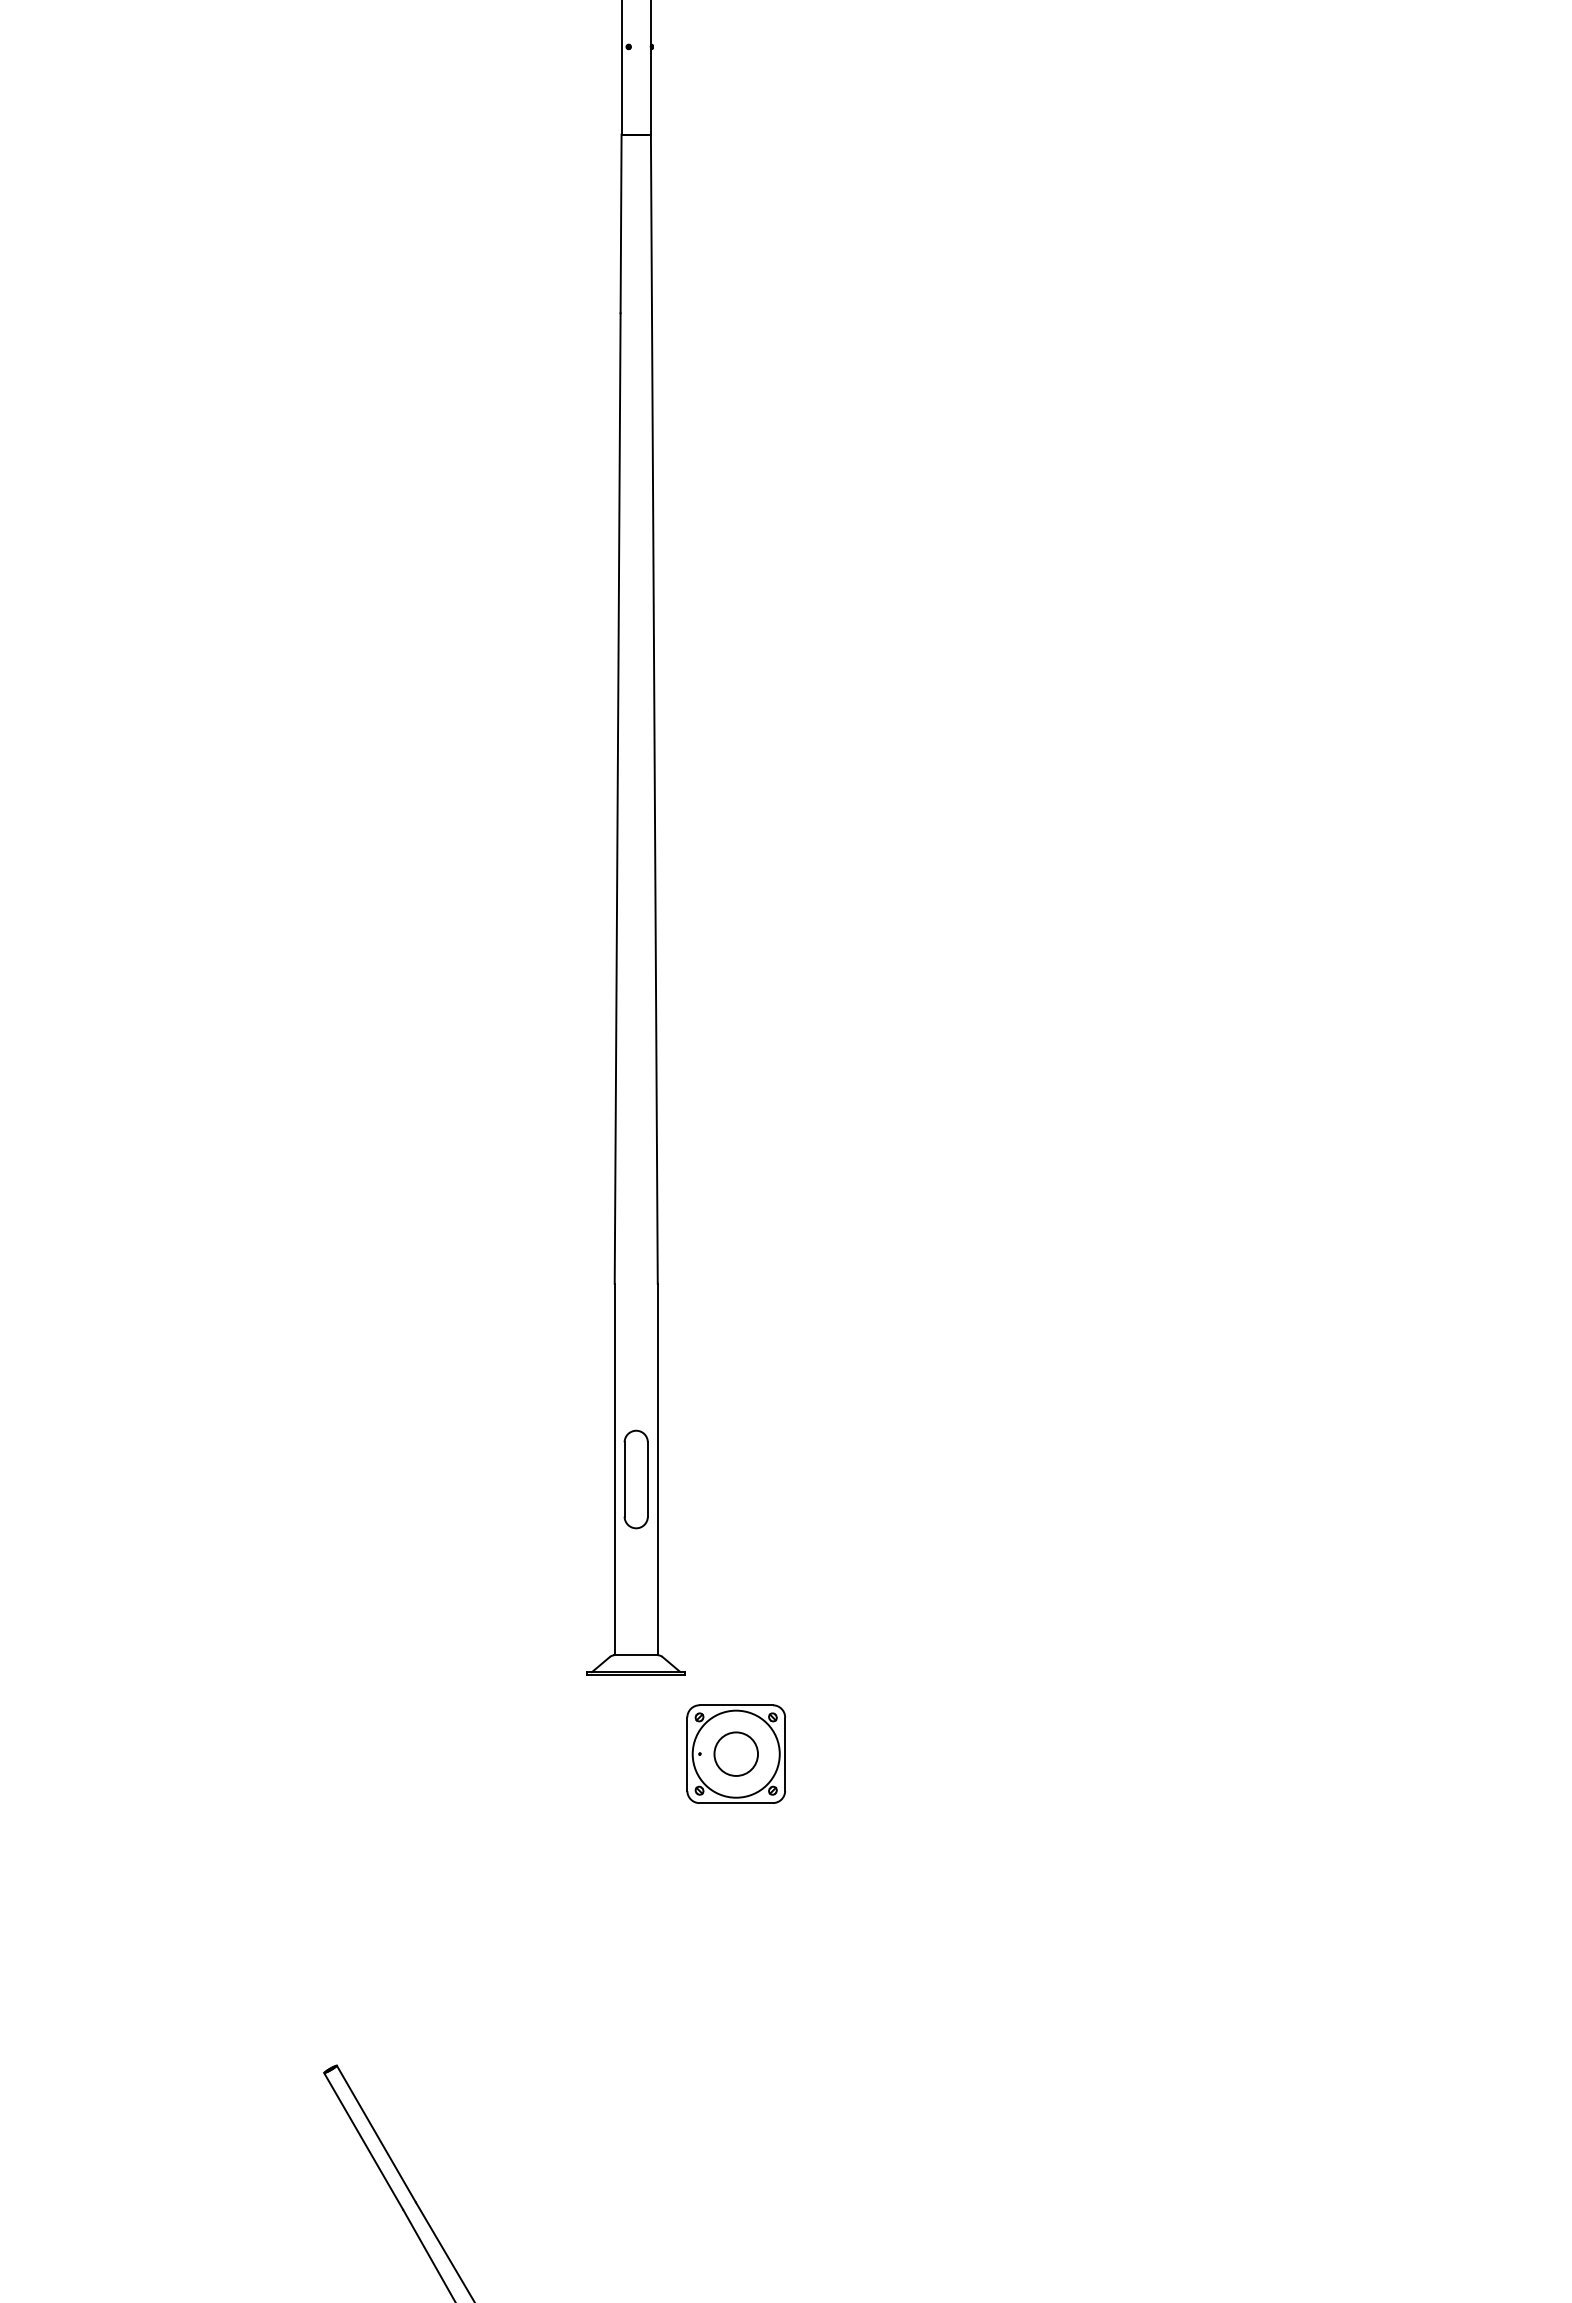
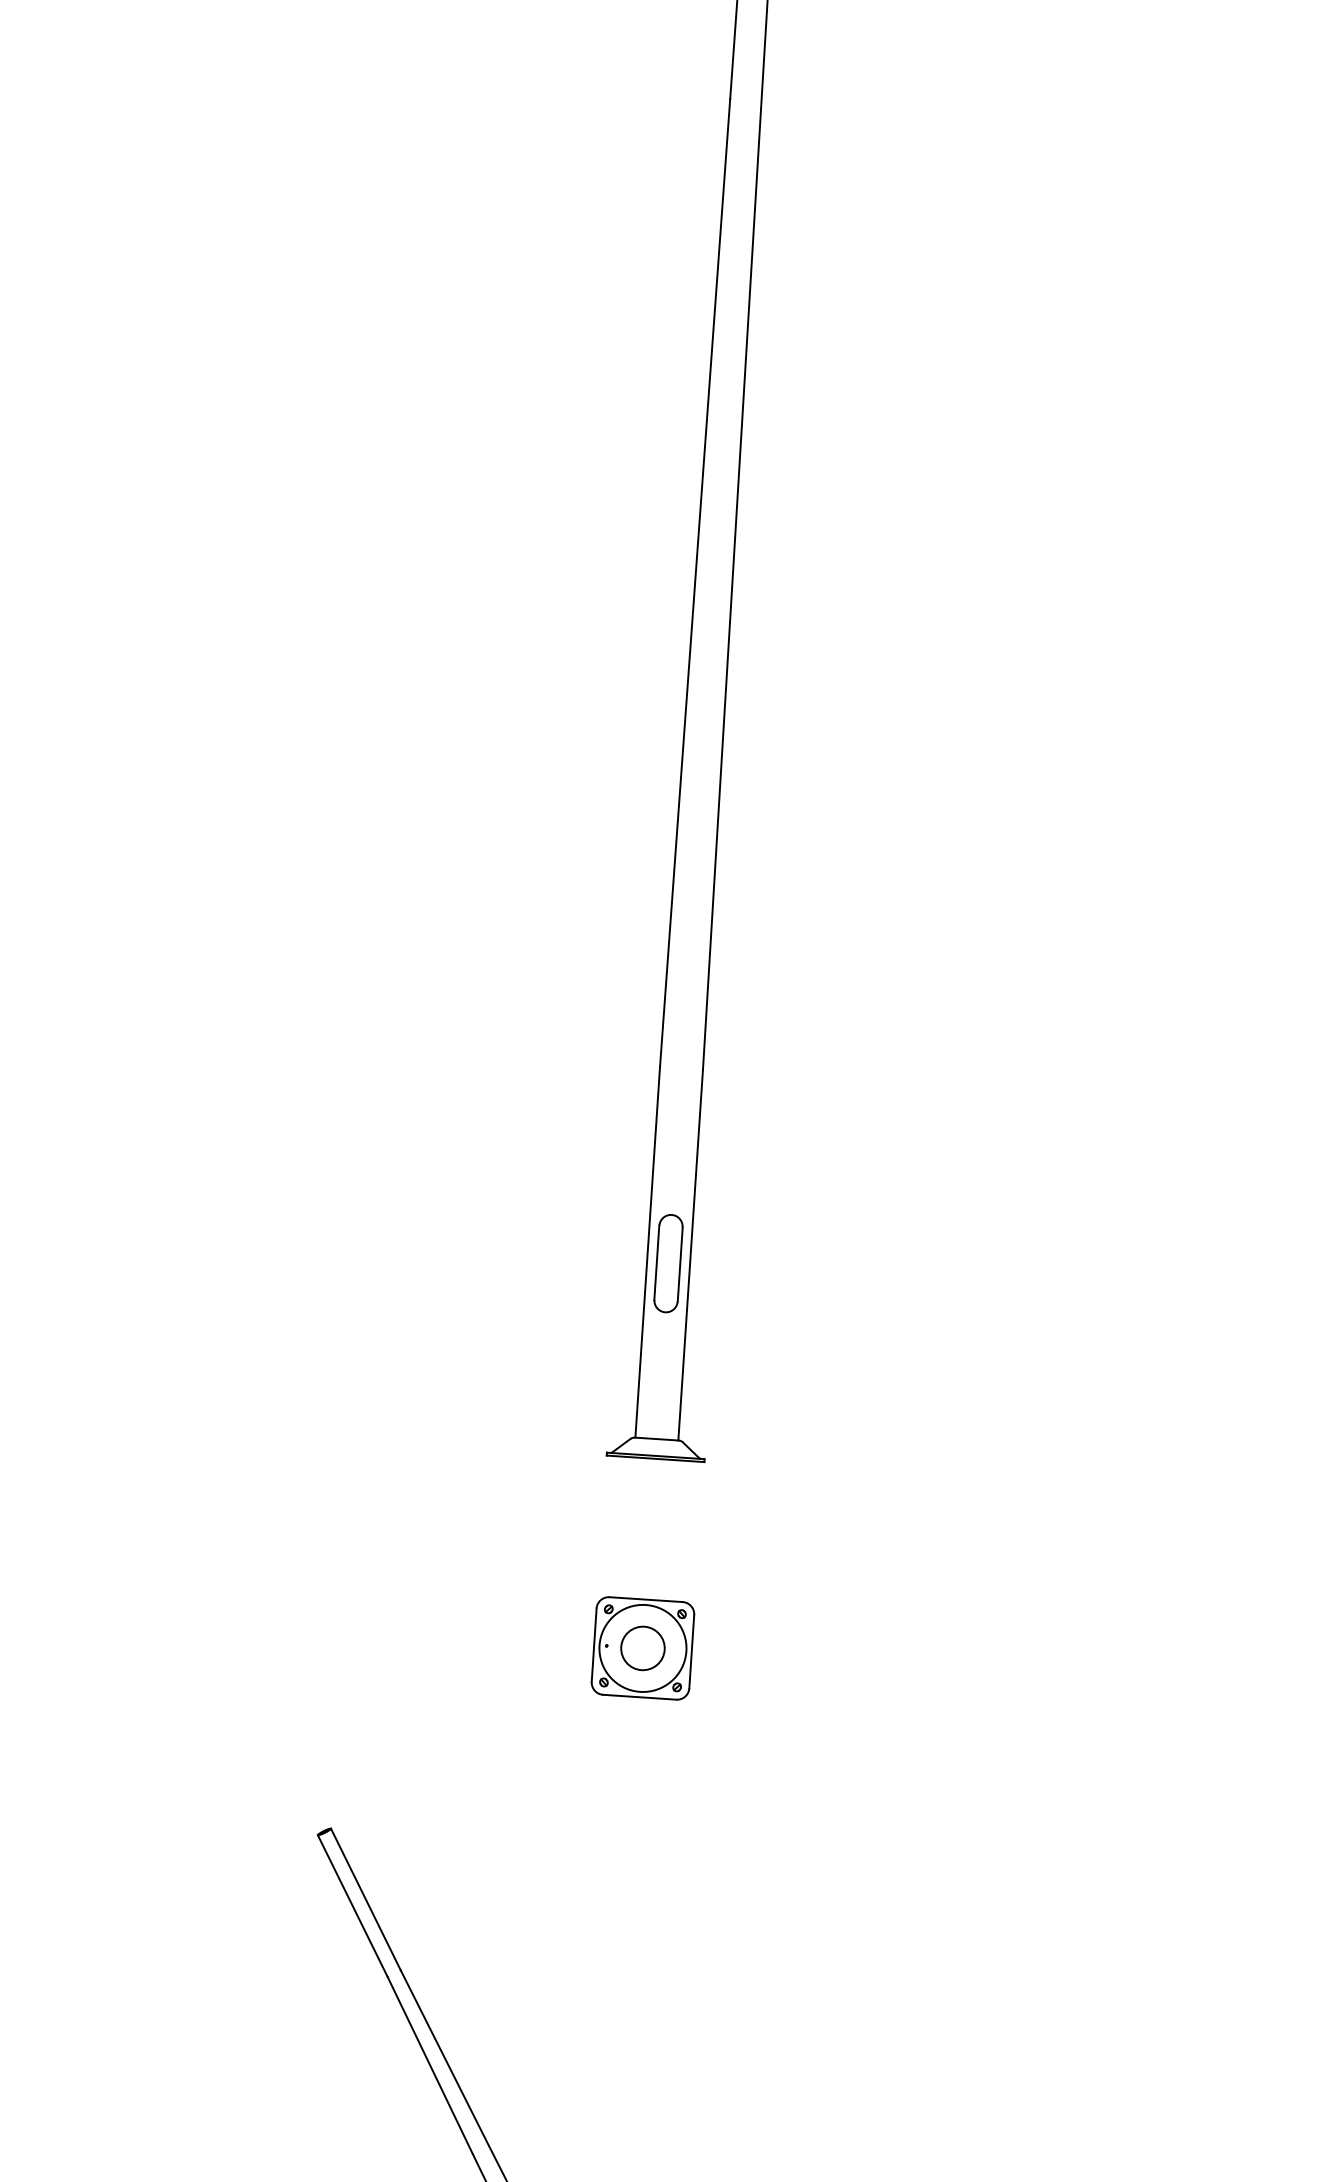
part: (735, 1753) -> (642, 1647), moved

